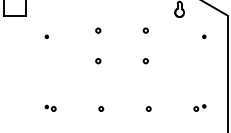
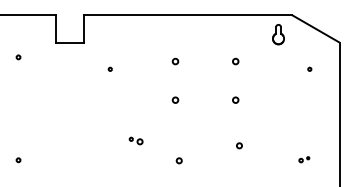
part: (50, 107) -> (135, 140), moved
part: (200, 107) -> (304, 159), size x0.7
circle: (148, 108) -> (239, 145), moved

